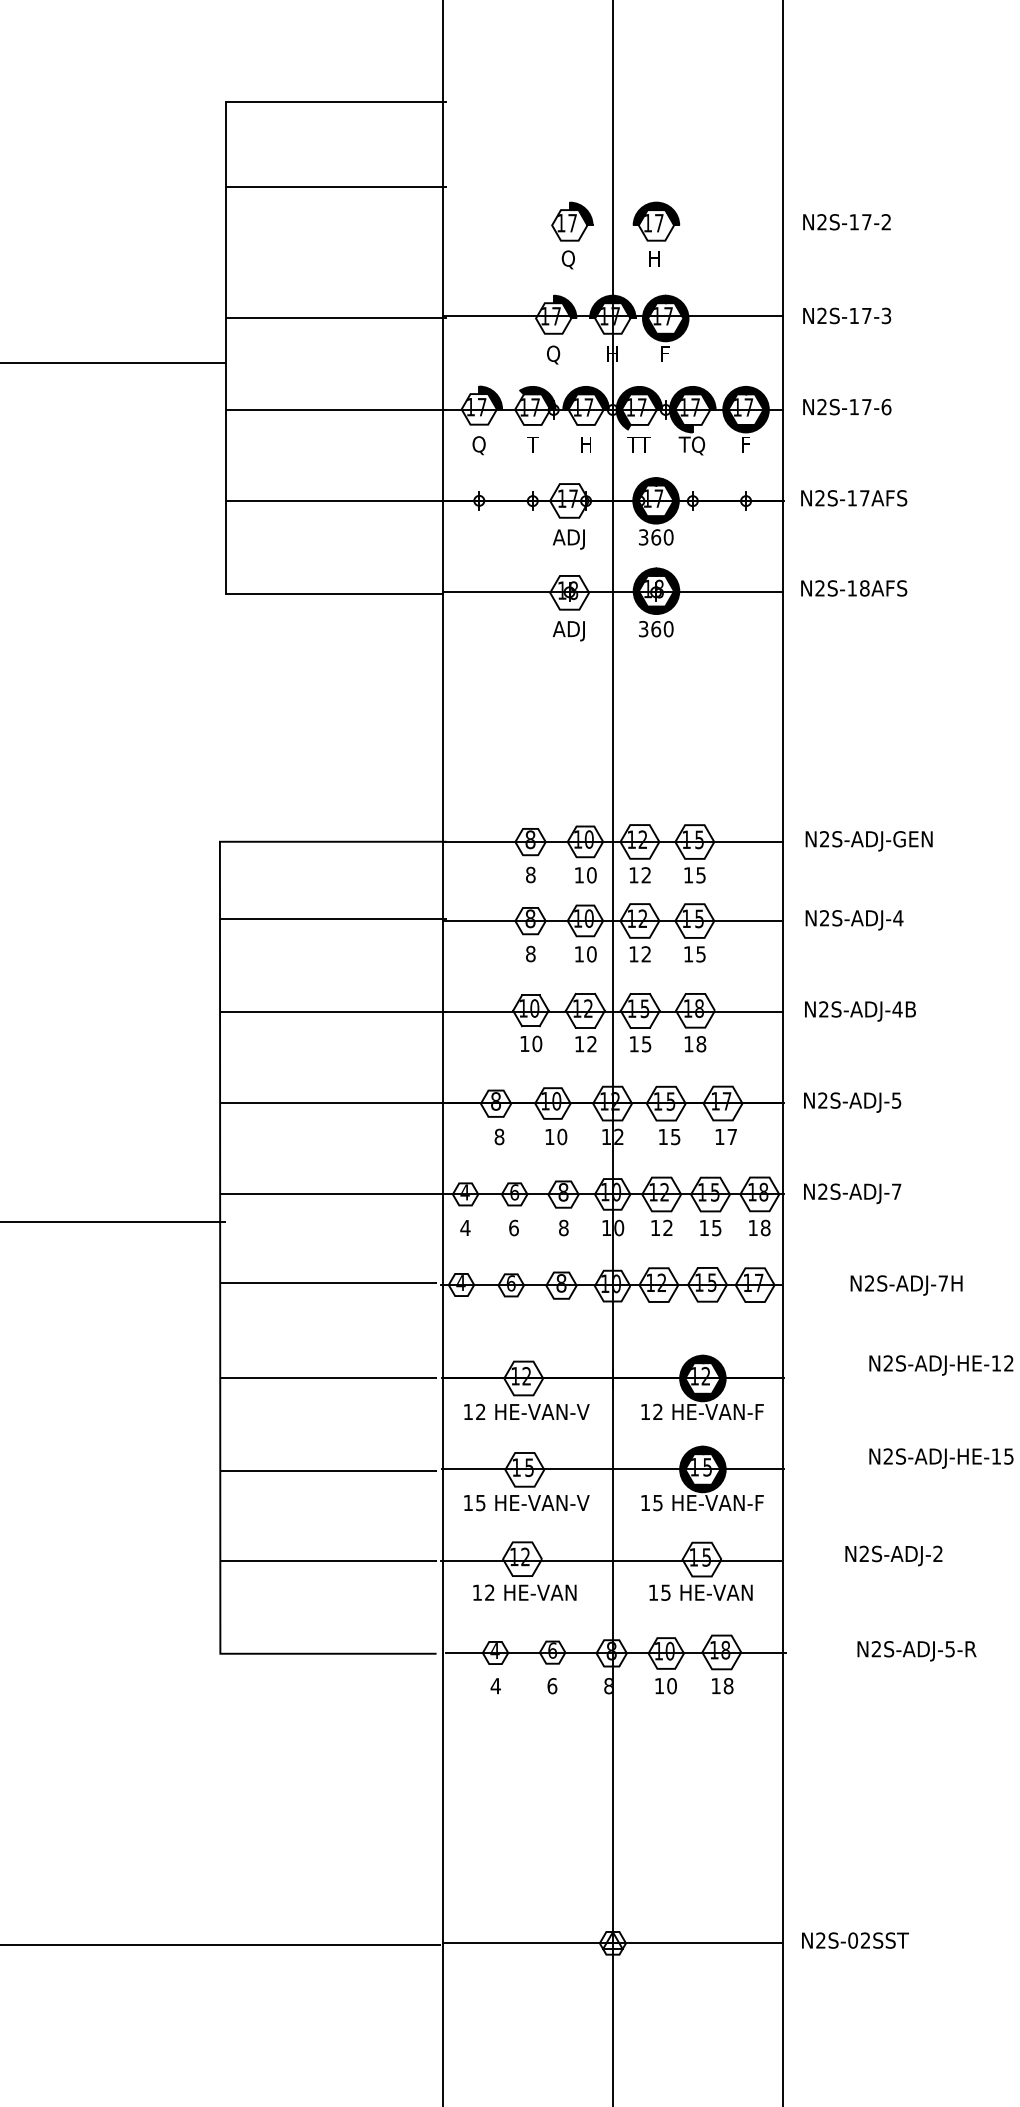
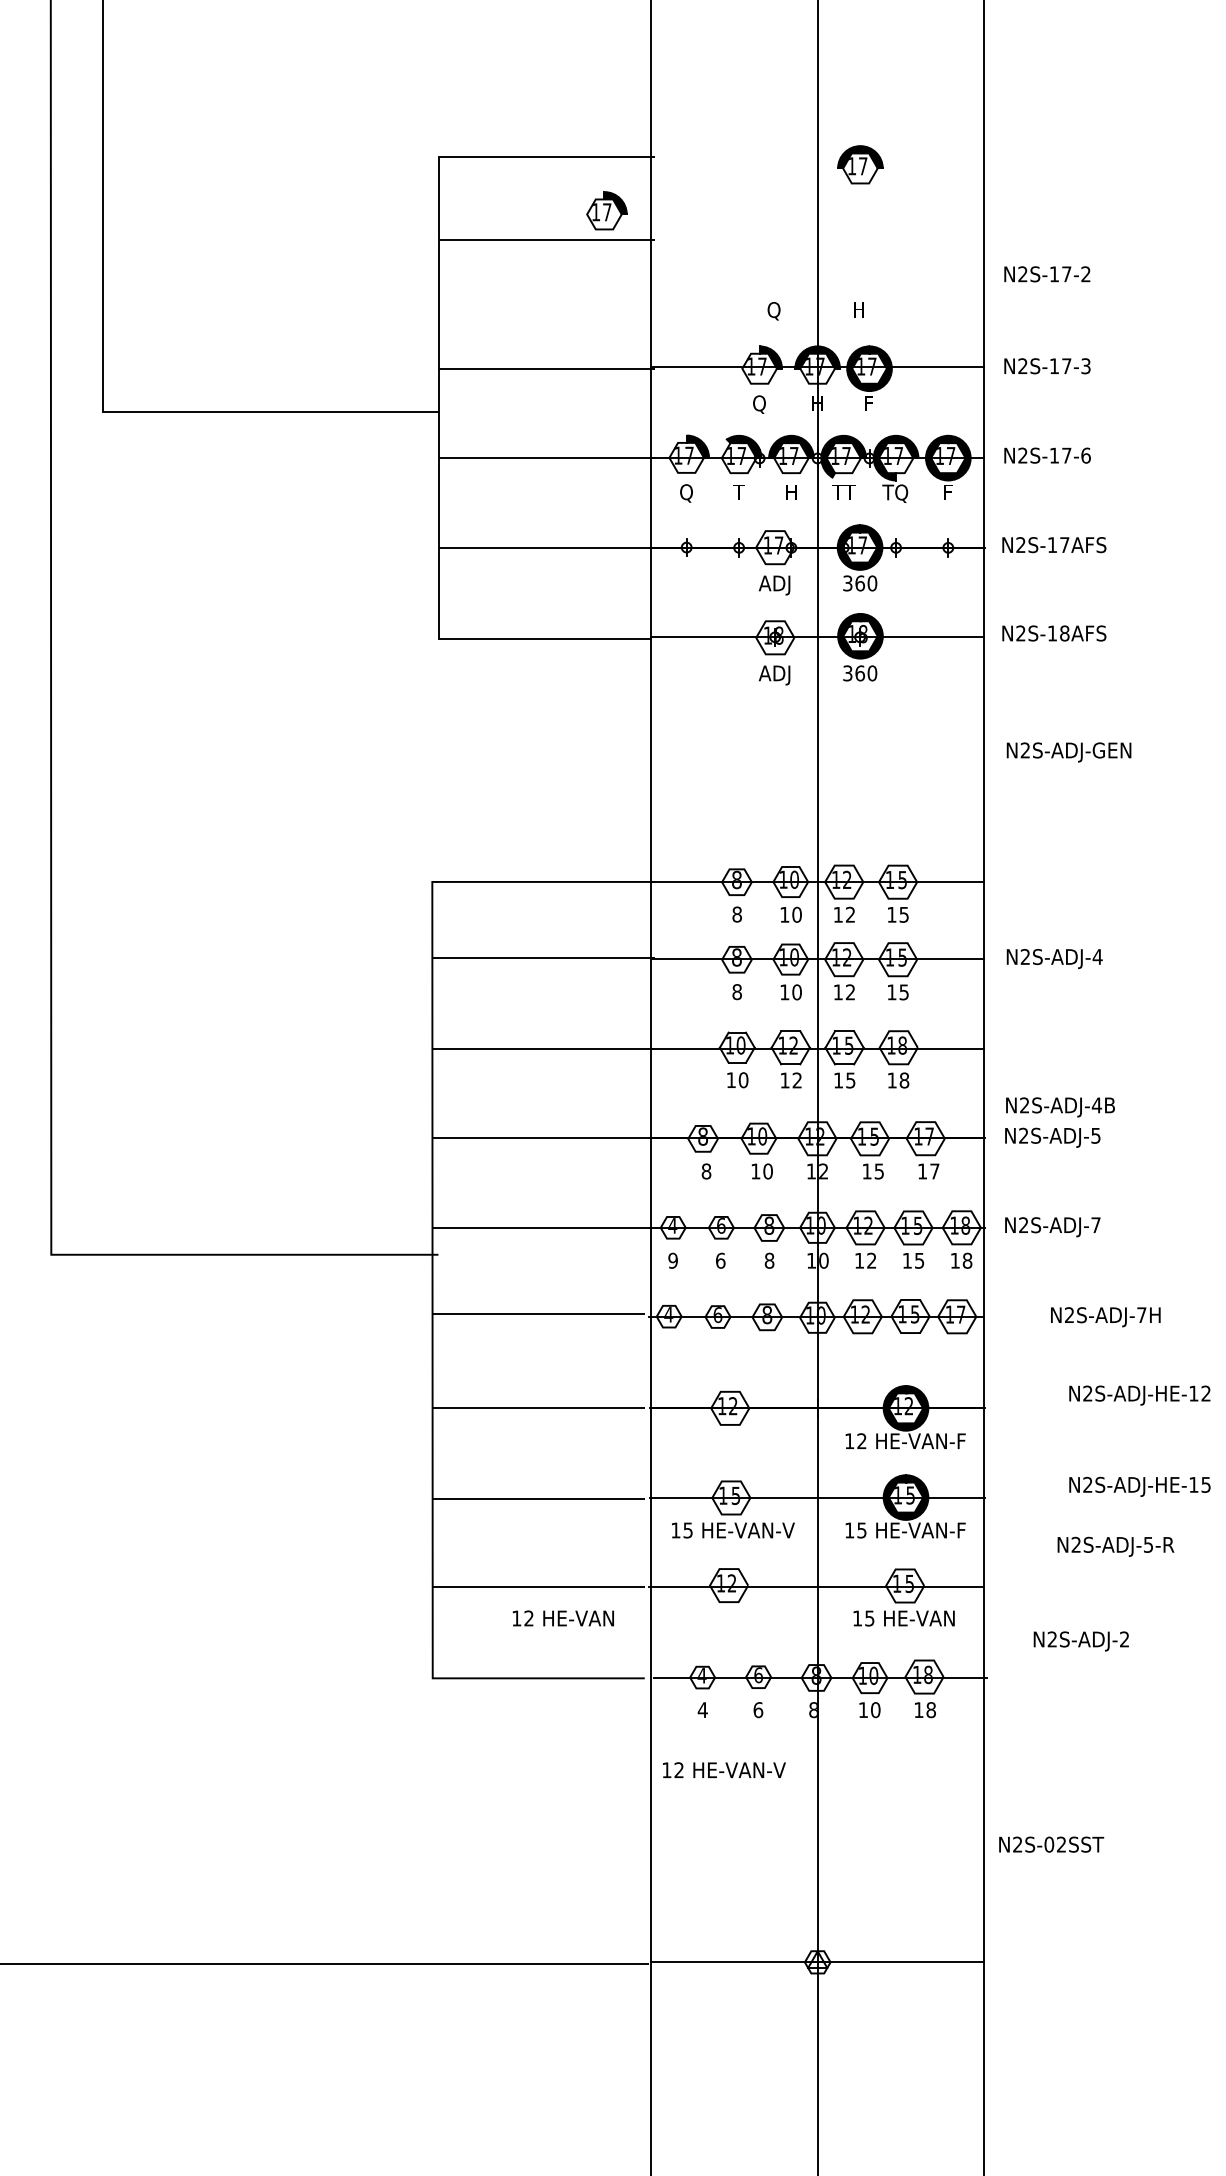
part: (571, 221) -> (606, 210), moved
part: (656, 221) -> (860, 164), moved
text: (868, 841) -> (1068, 752), moved
text: (860, 1011) -> (1060, 1107), moved
text: (465, 1227) -> (673, 1260), 4 -> 9
text: (527, 1411) -> (724, 1769), moved
text: (893, 1556) -> (1080, 1641), moved
text: (523, 1592) -> (562, 1618), moved
text: (916, 1650) -> (1115, 1546), moved
text: (855, 1940) -> (1051, 1844), moved

